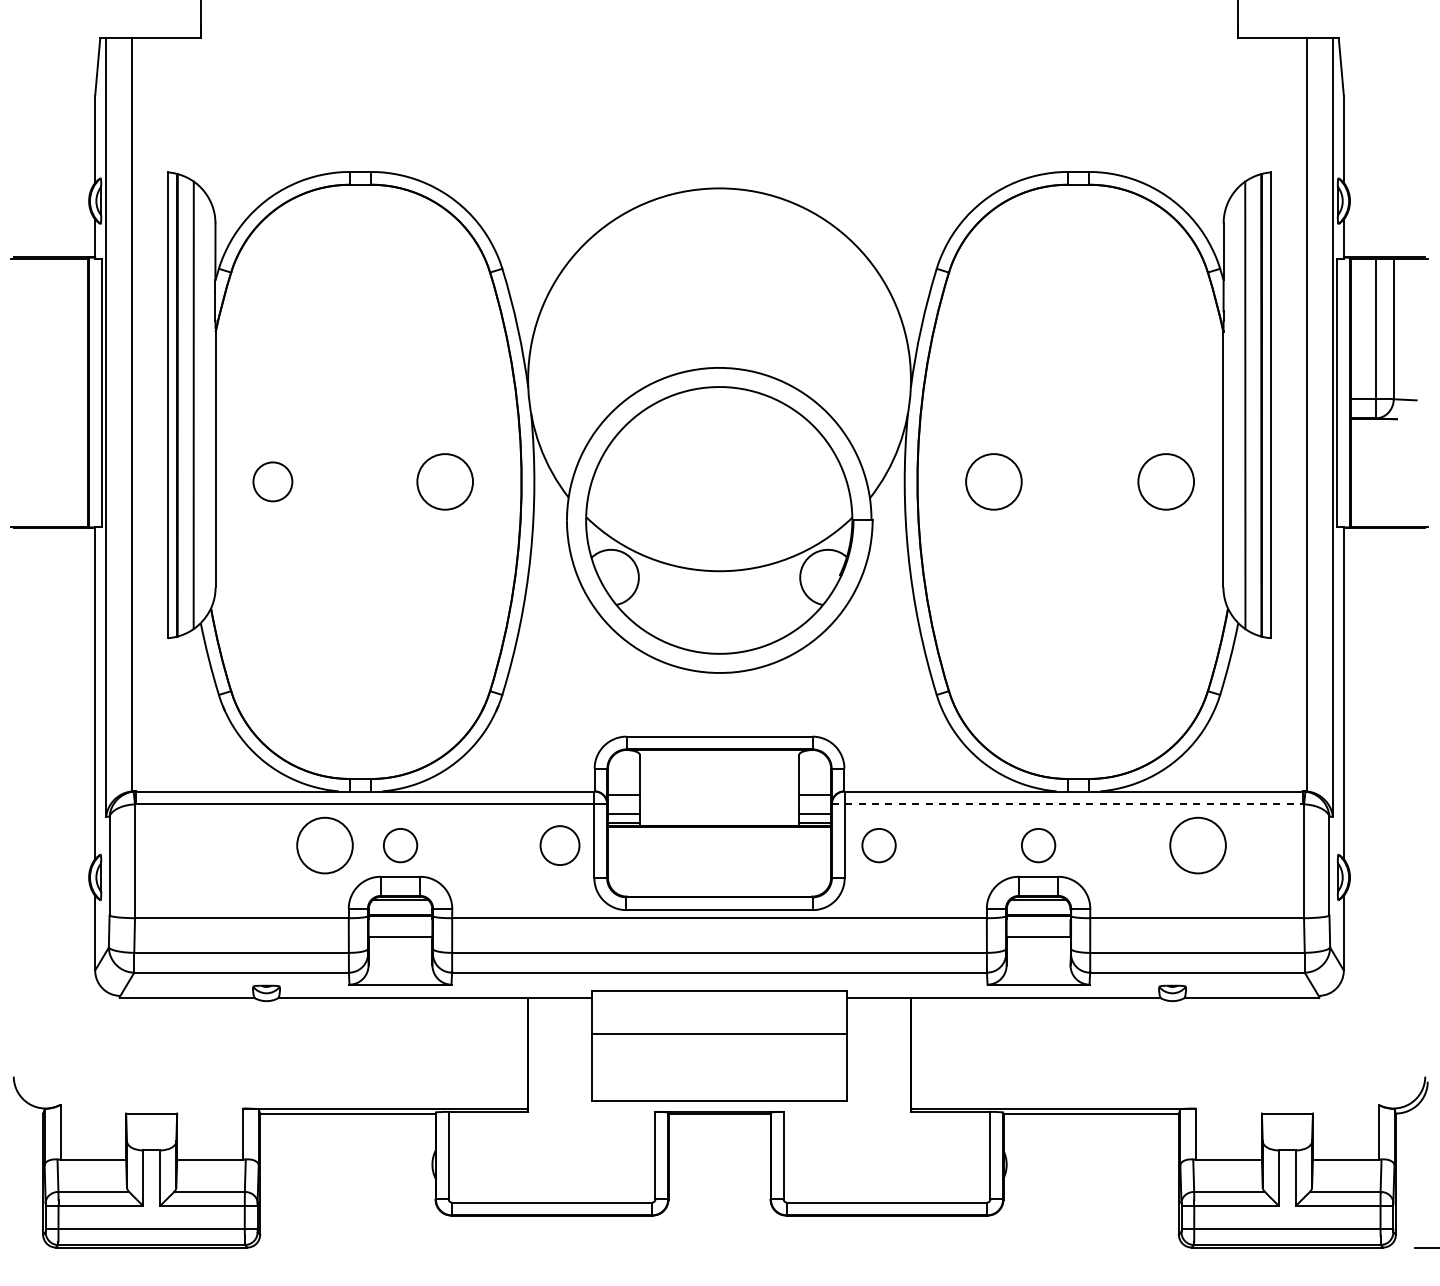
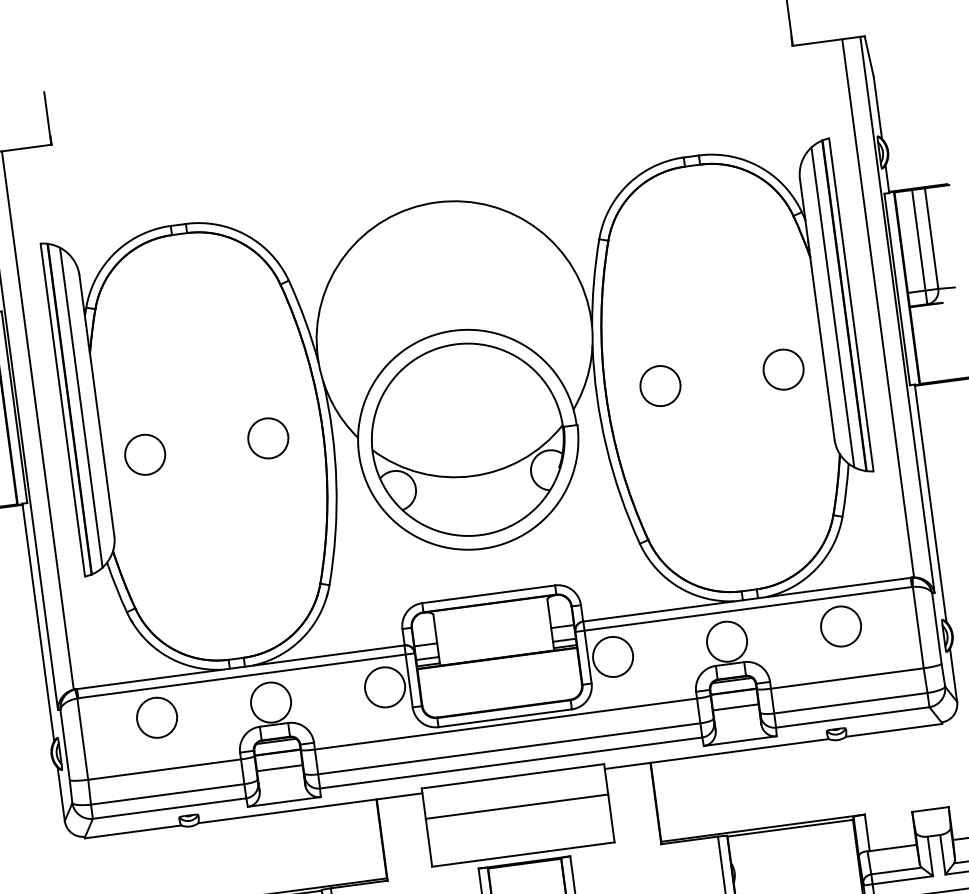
circle: (272, 481) -> (144, 454), size x1.43
line: (1067, 804) -> (743, 609), dashed -> solid
circle: (324, 845) -> (156, 717), moved
circle: (400, 845) -> (271, 702), size x1.67
circle: (559, 845) -> (384, 687), size x1.43
circle: (878, 845) -> (612, 656), size x1.67
circle: (1038, 845) -> (727, 641), size x1.67

